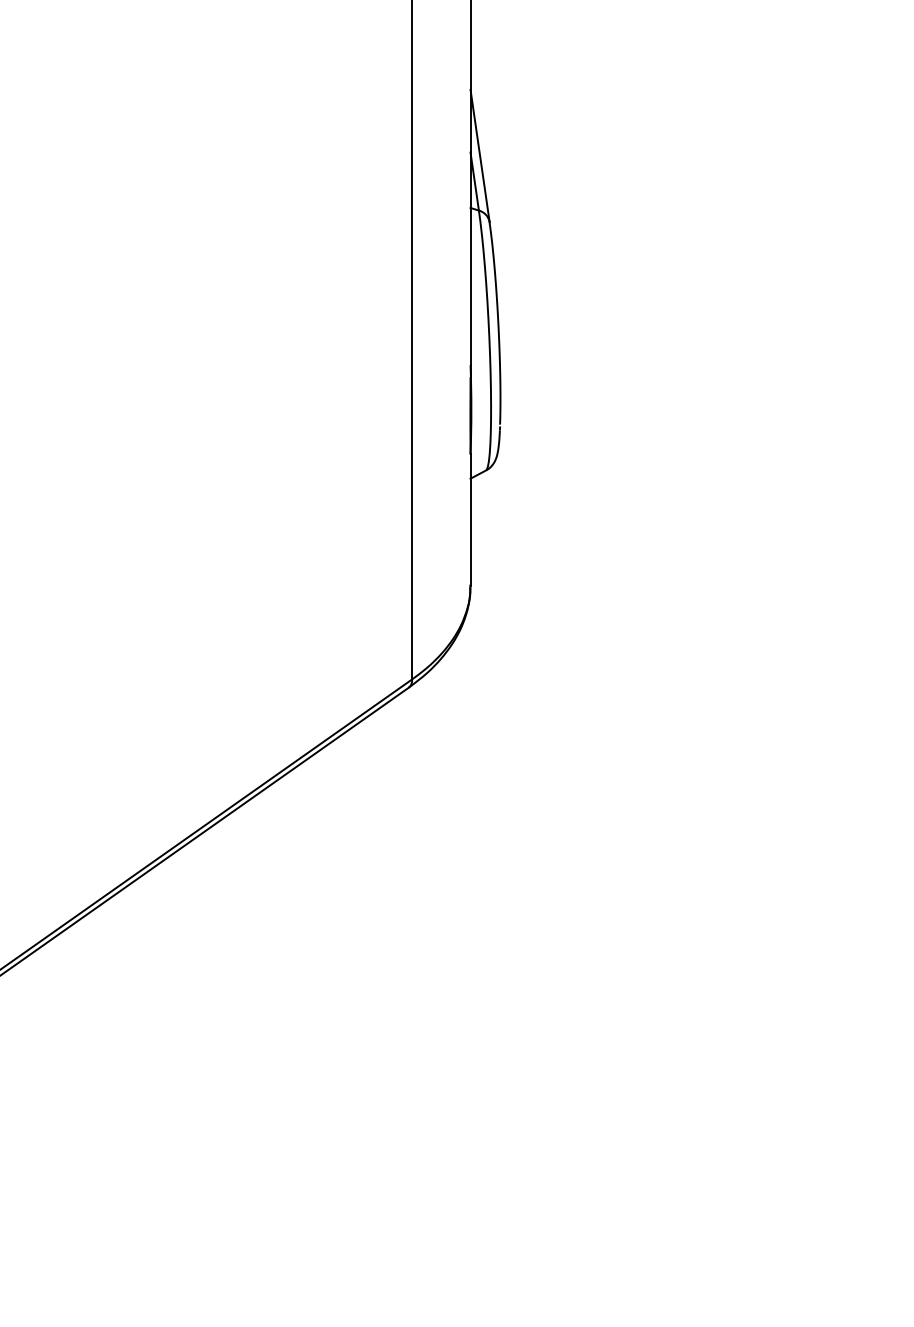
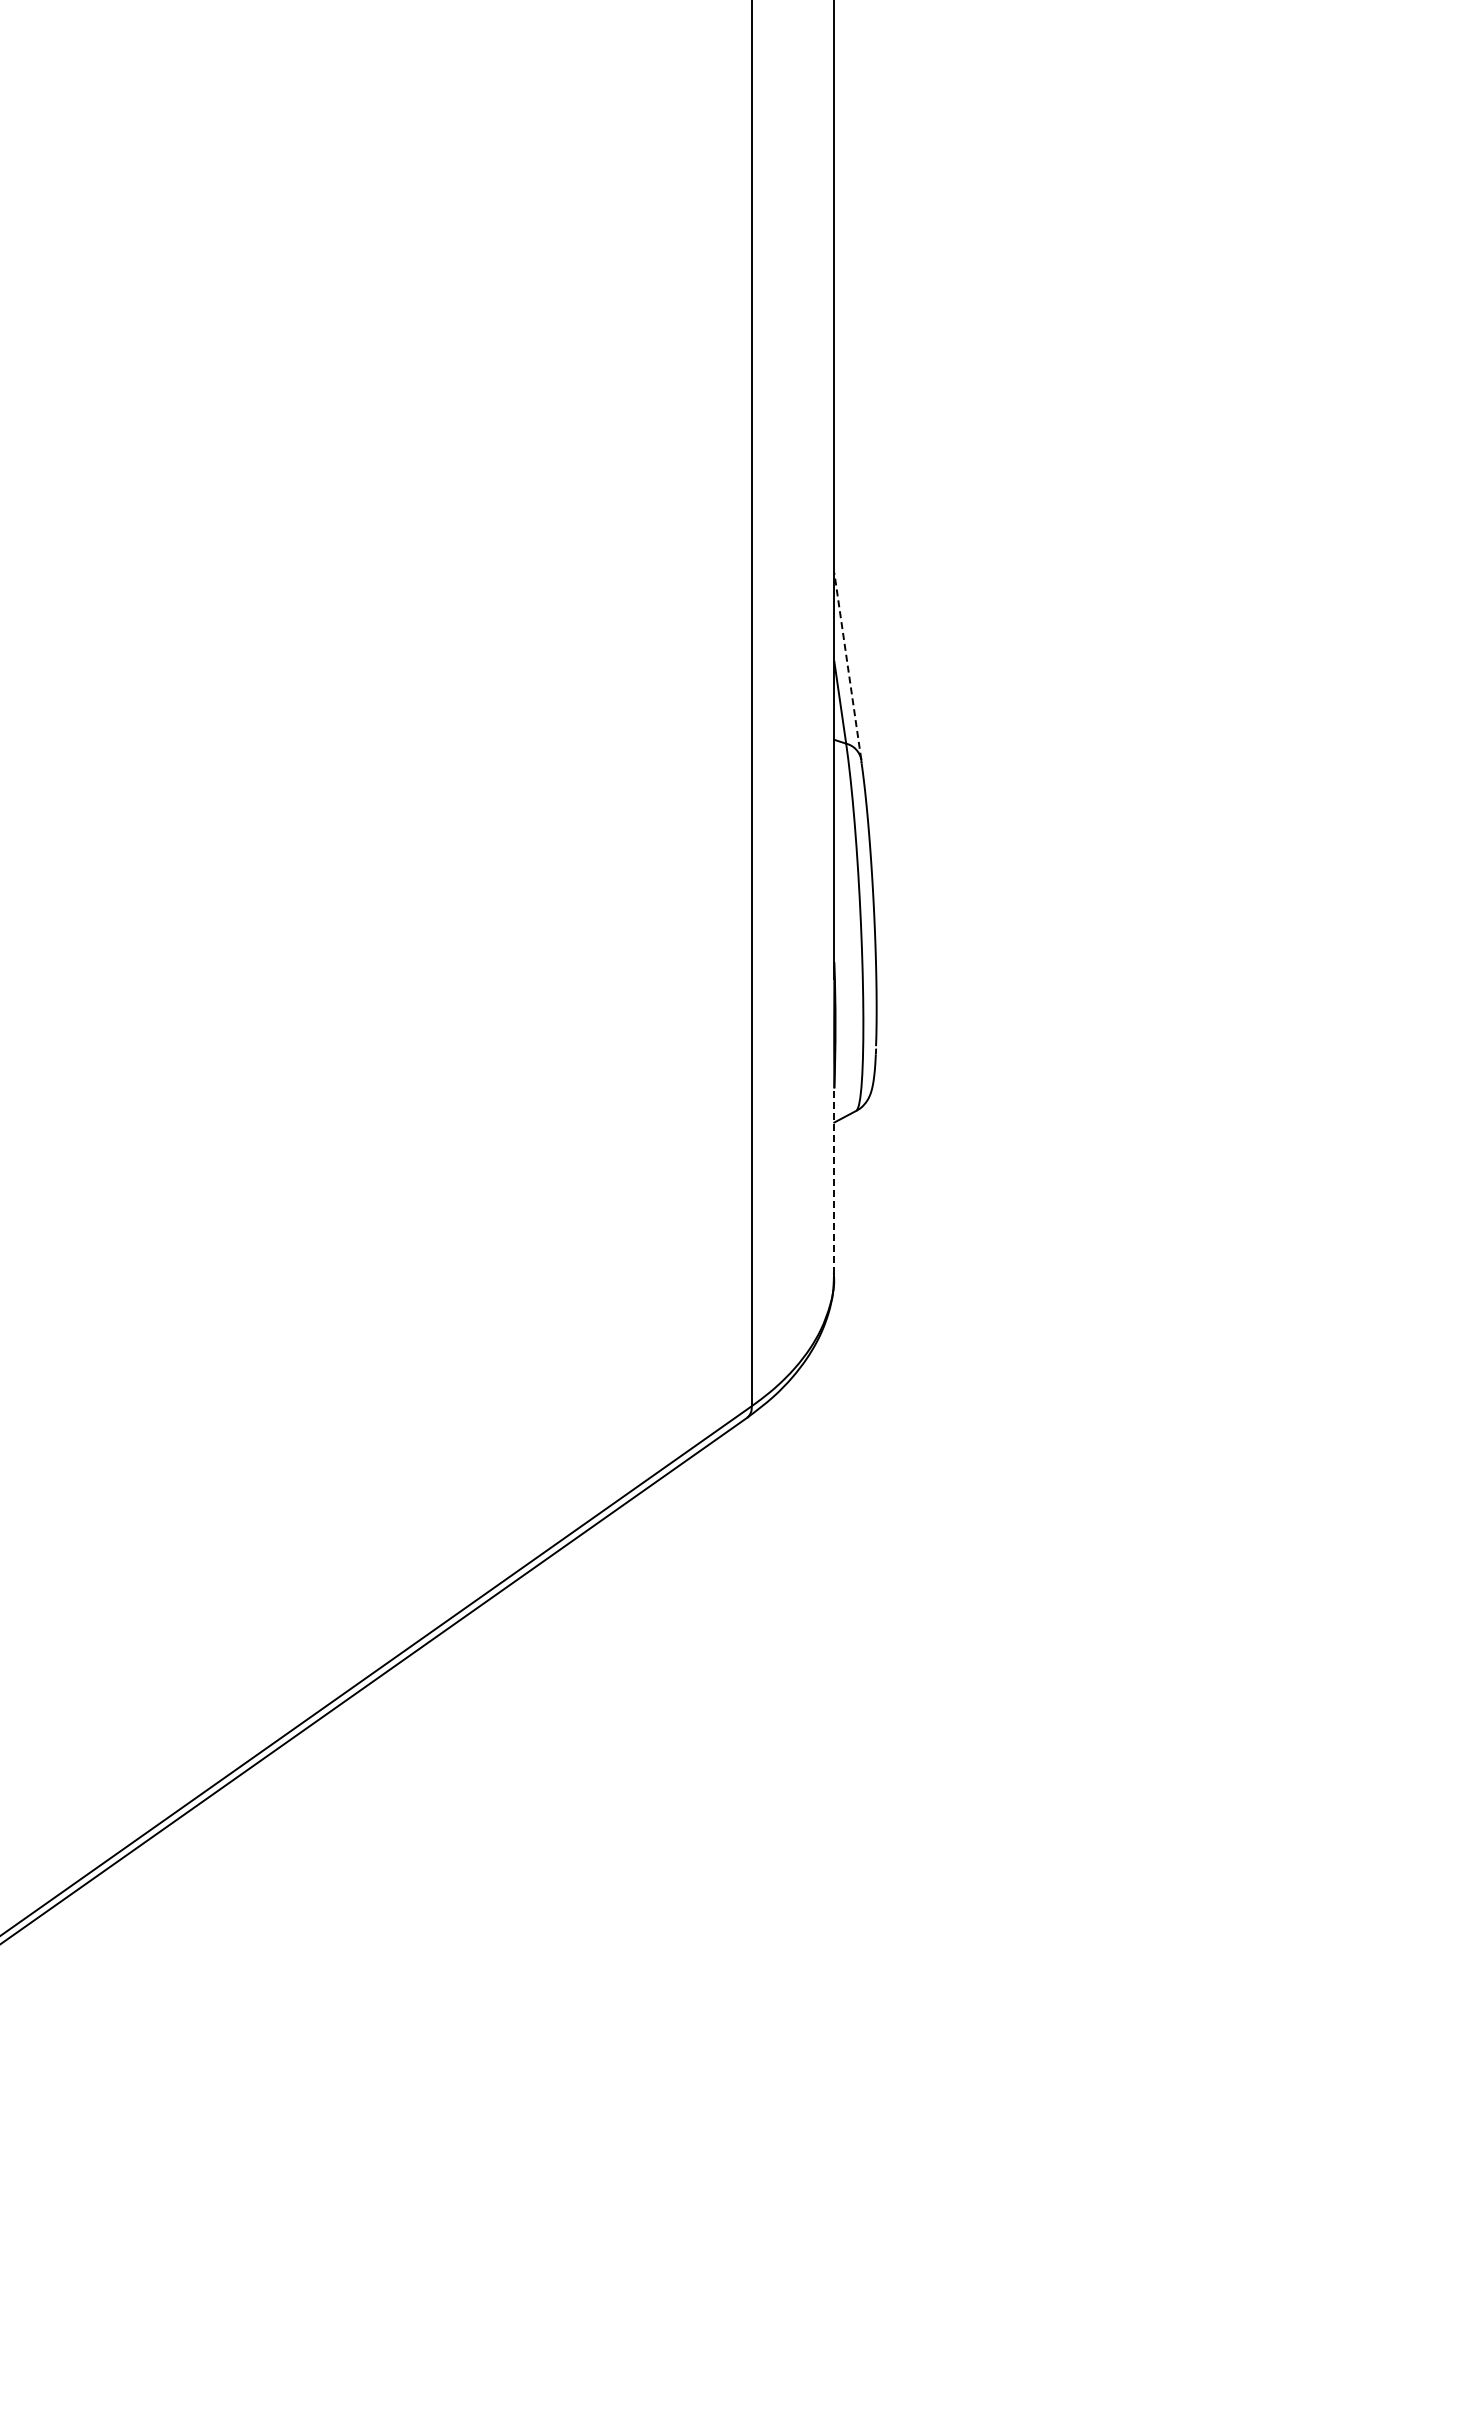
line: (479, 155) -> (847, 665), solid -> dashed
line: (470, 519) -> (834, 1180), solid -> dashed

